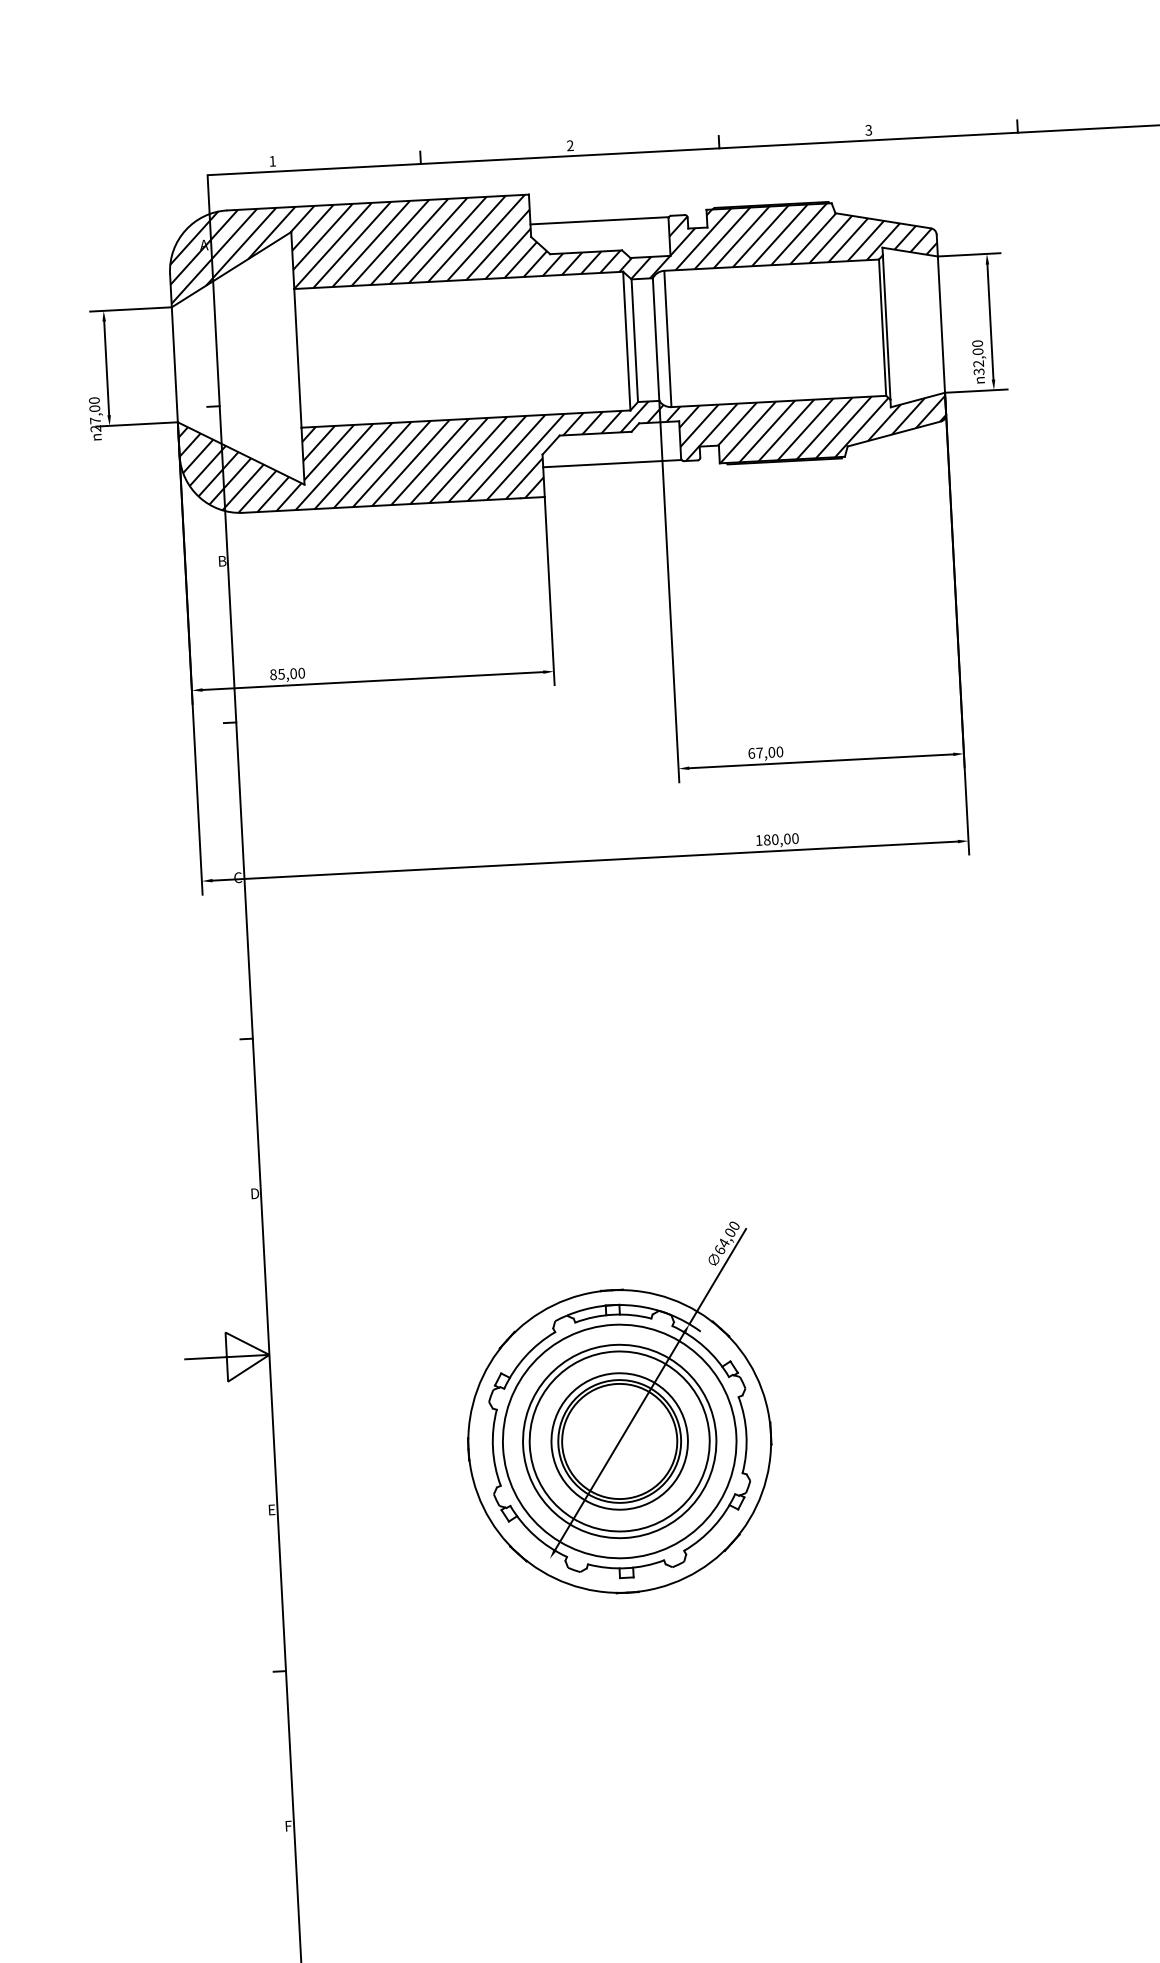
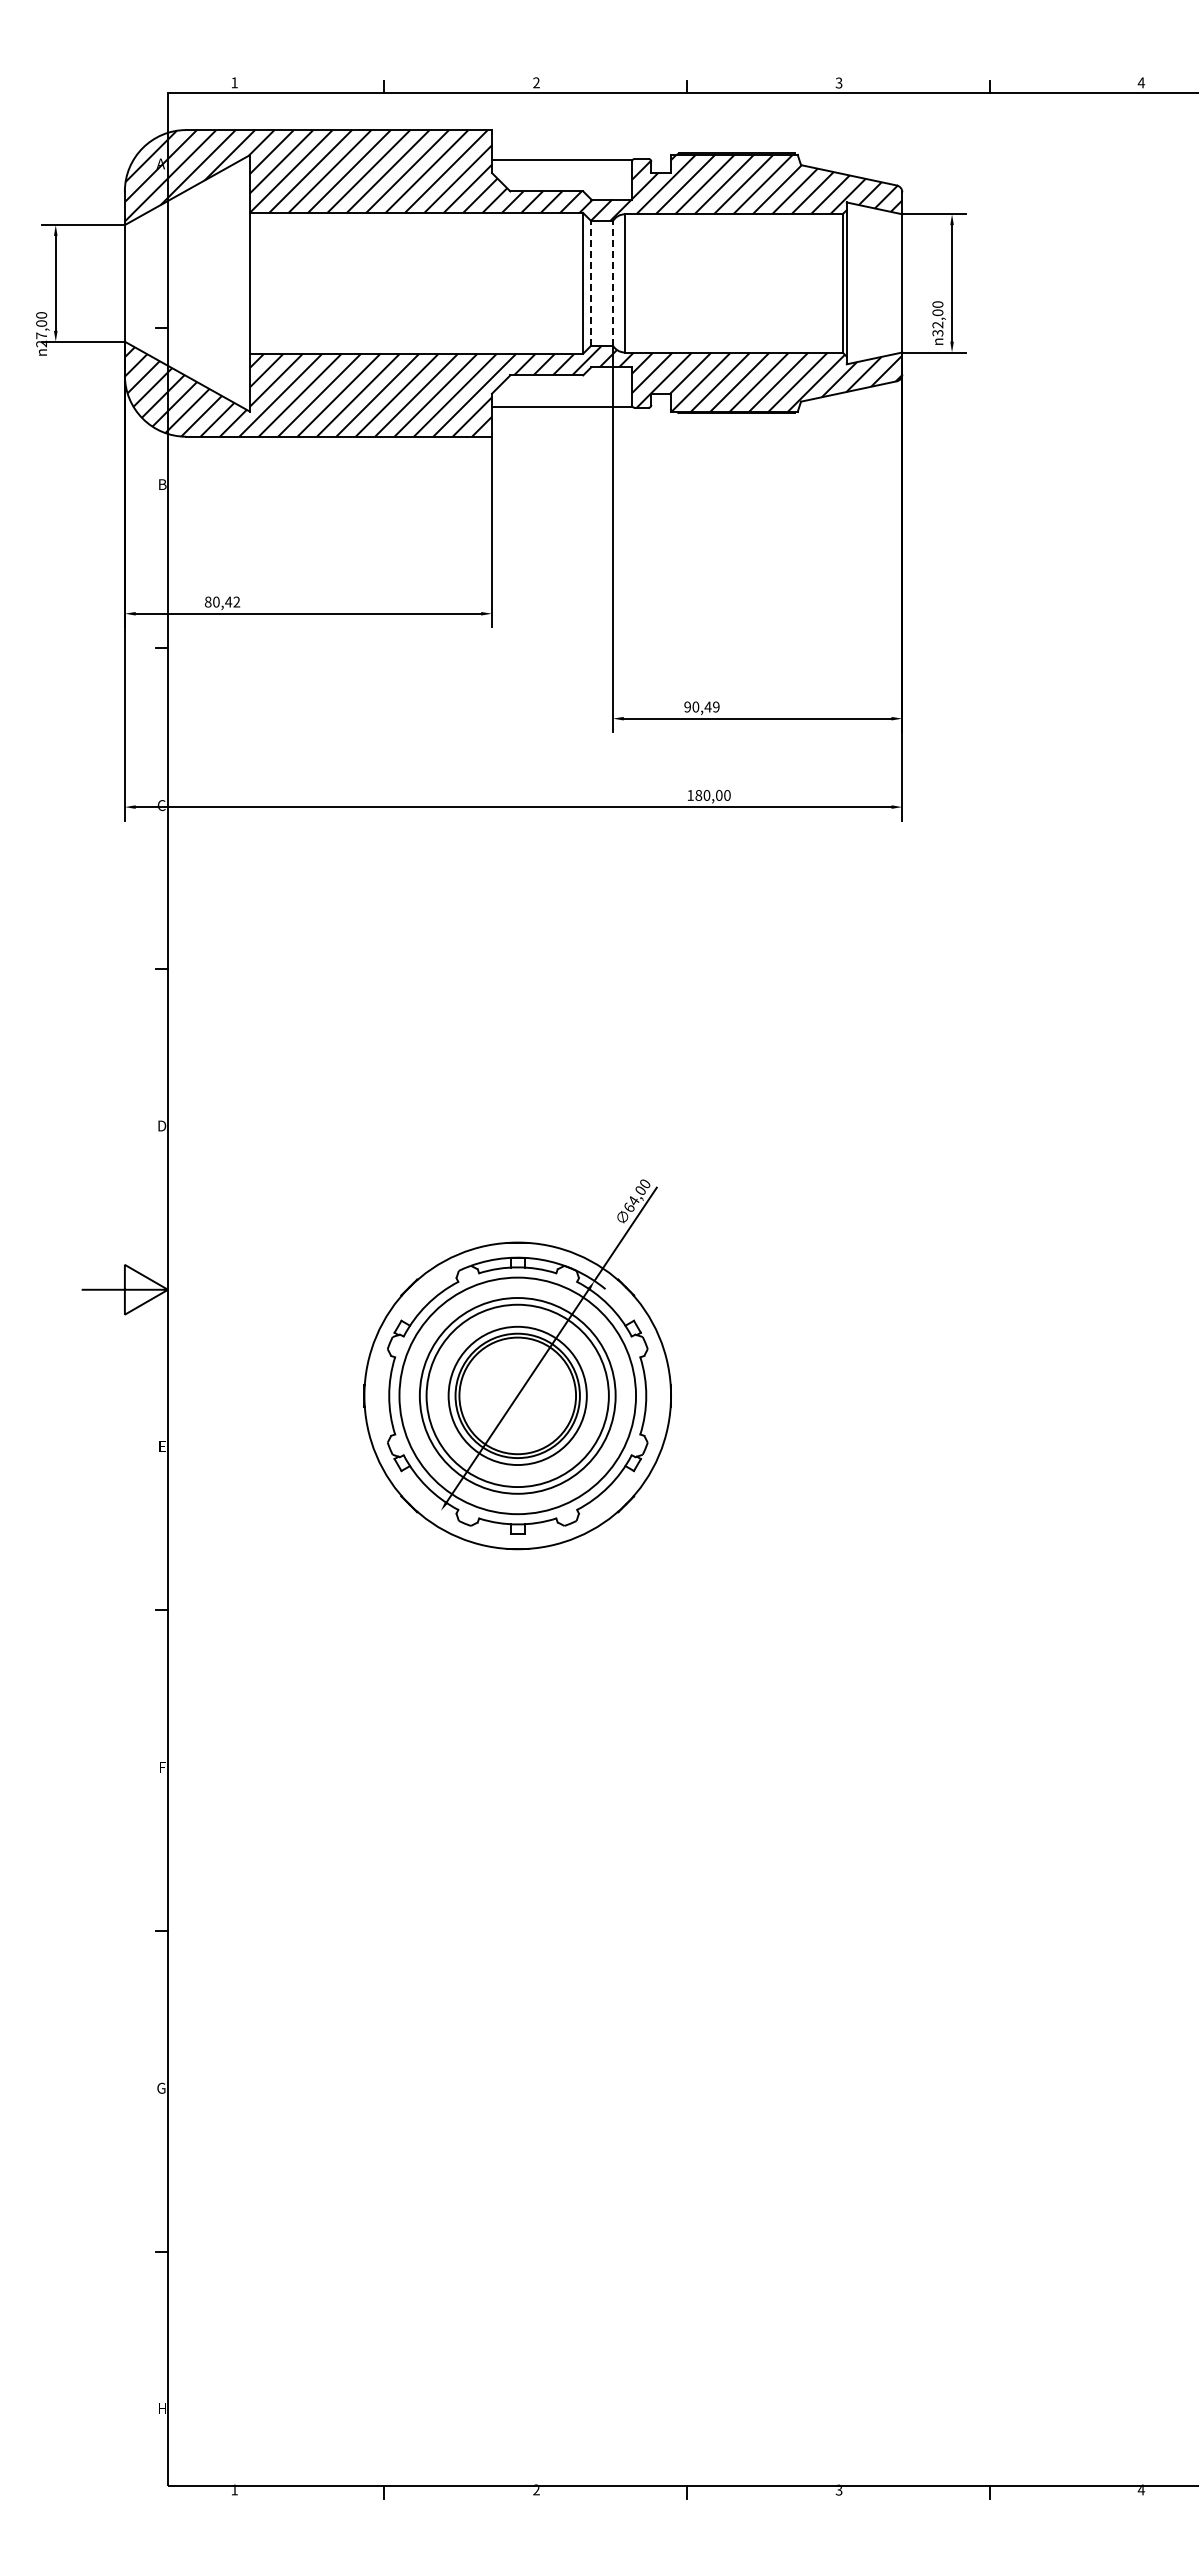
line: (655, 338) -> (612, 282), solid -> dashed
line: (634, 339) -> (591, 282), solid -> dashed
text: (291, 673) -> (226, 601), 85,00 -> 80,42
text: (765, 752) -> (701, 706), 67,00 -> 90,49

